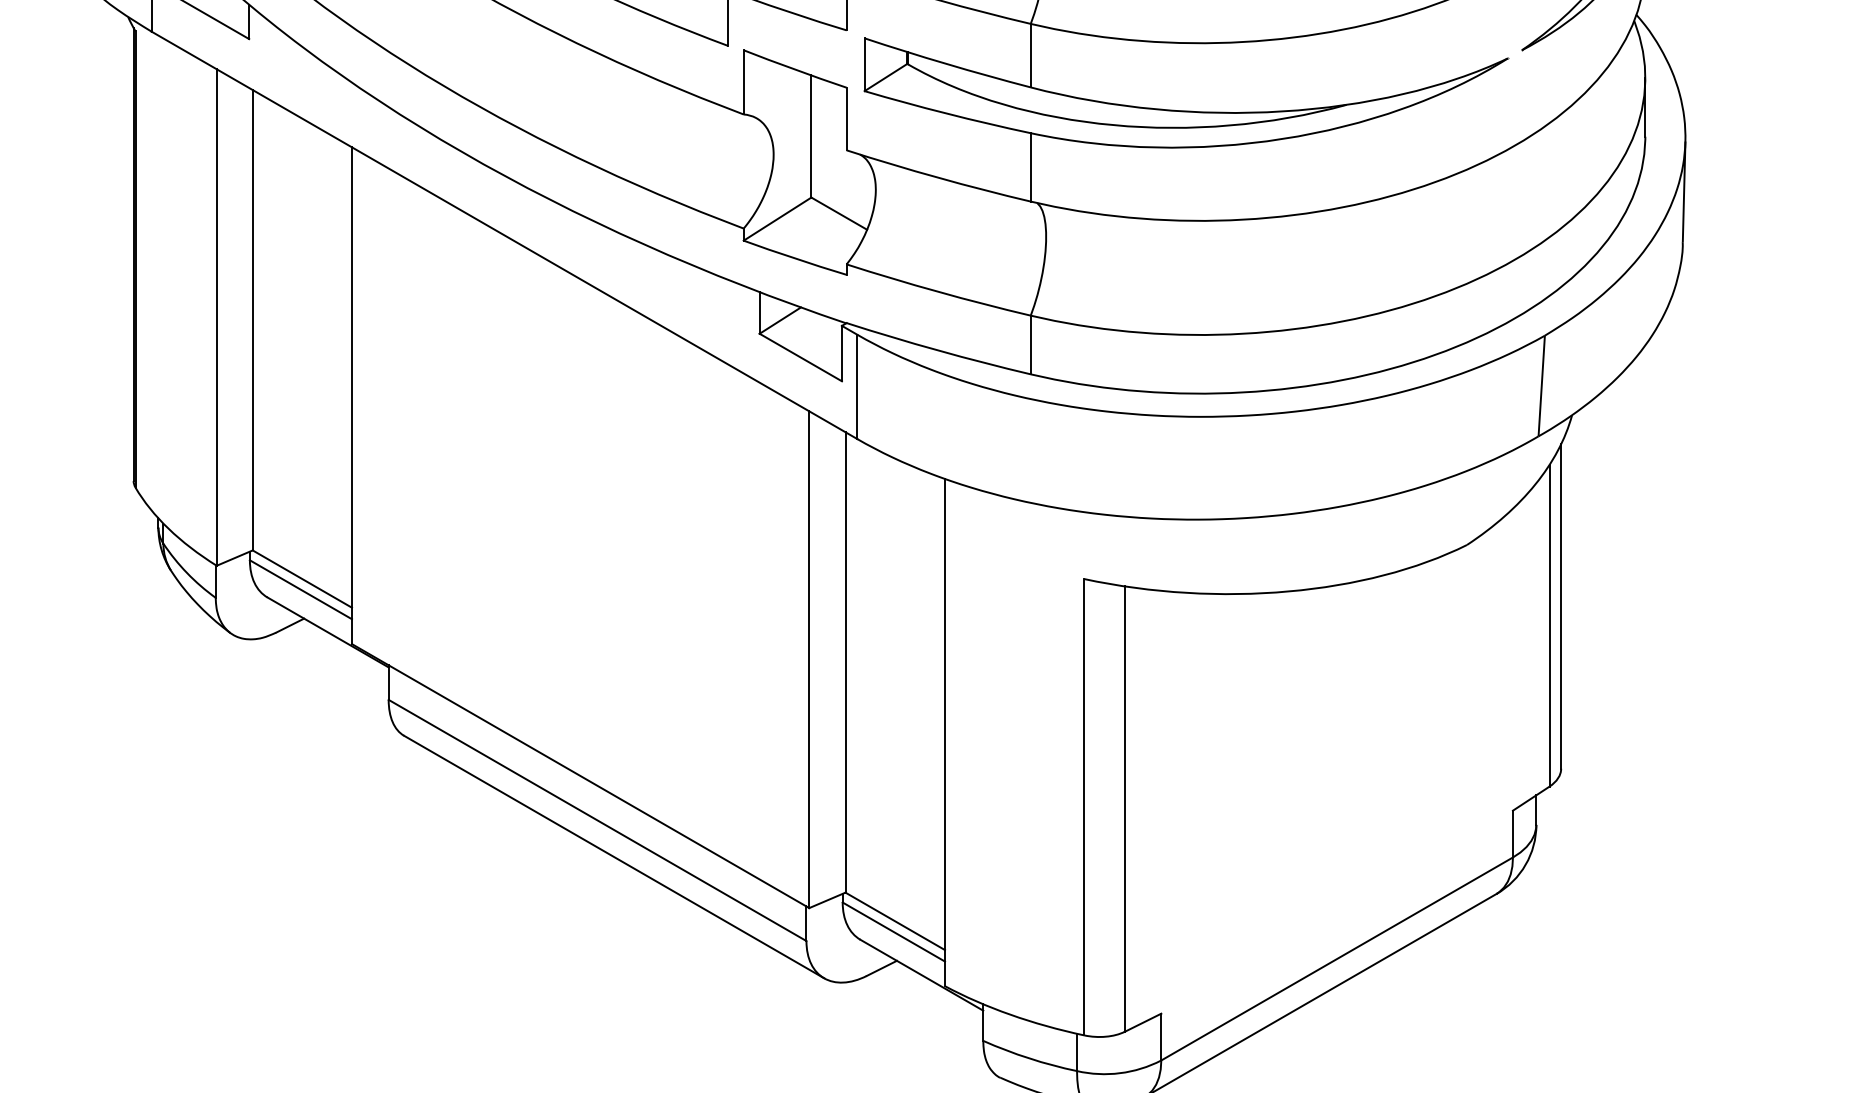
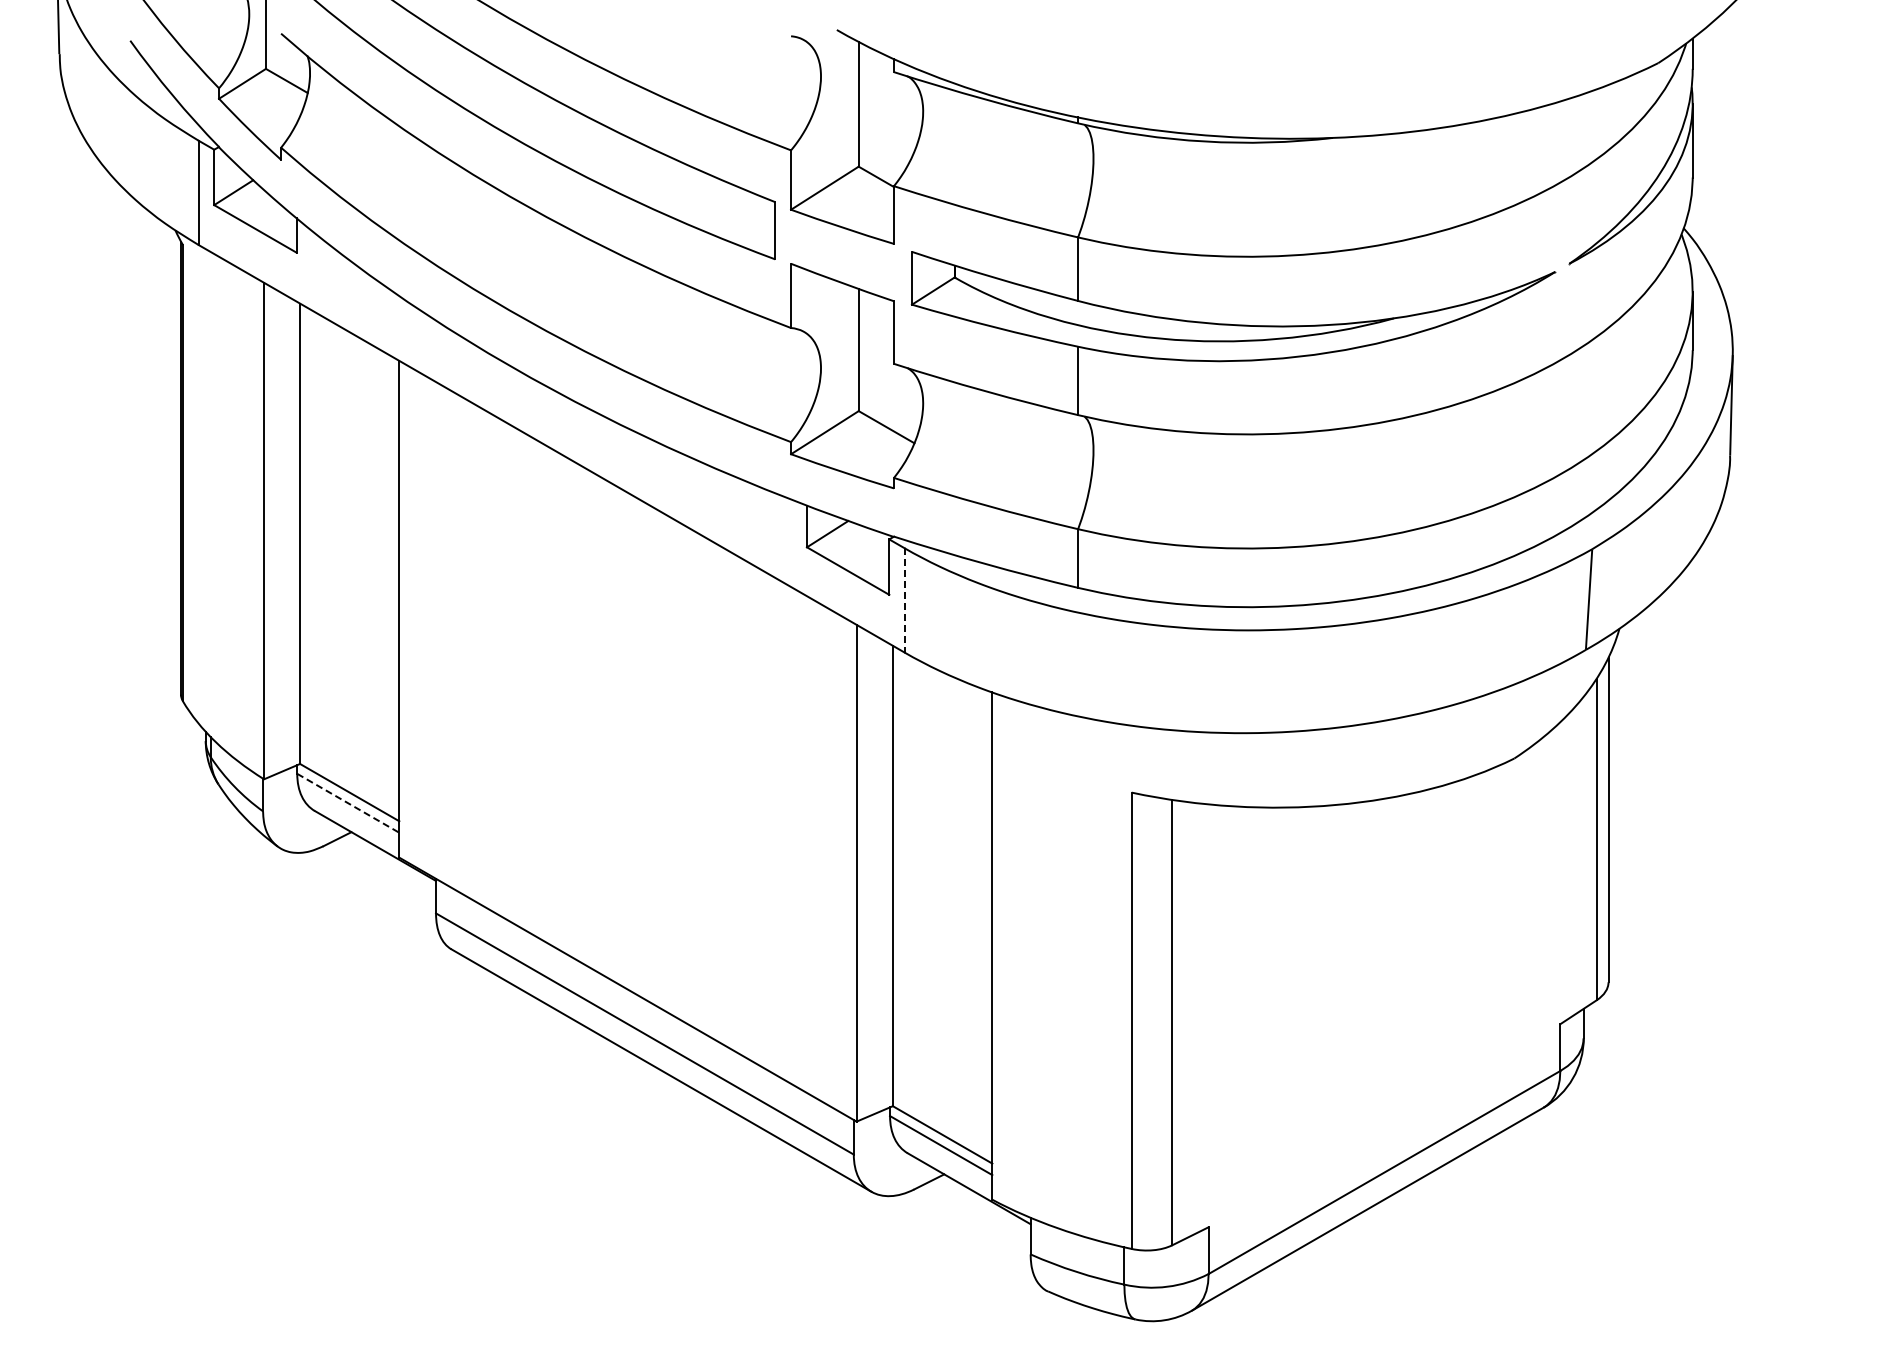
line: (857, 386) -> (904, 600), solid -> dashed
line: (301, 589) -> (348, 803), solid -> dashed

